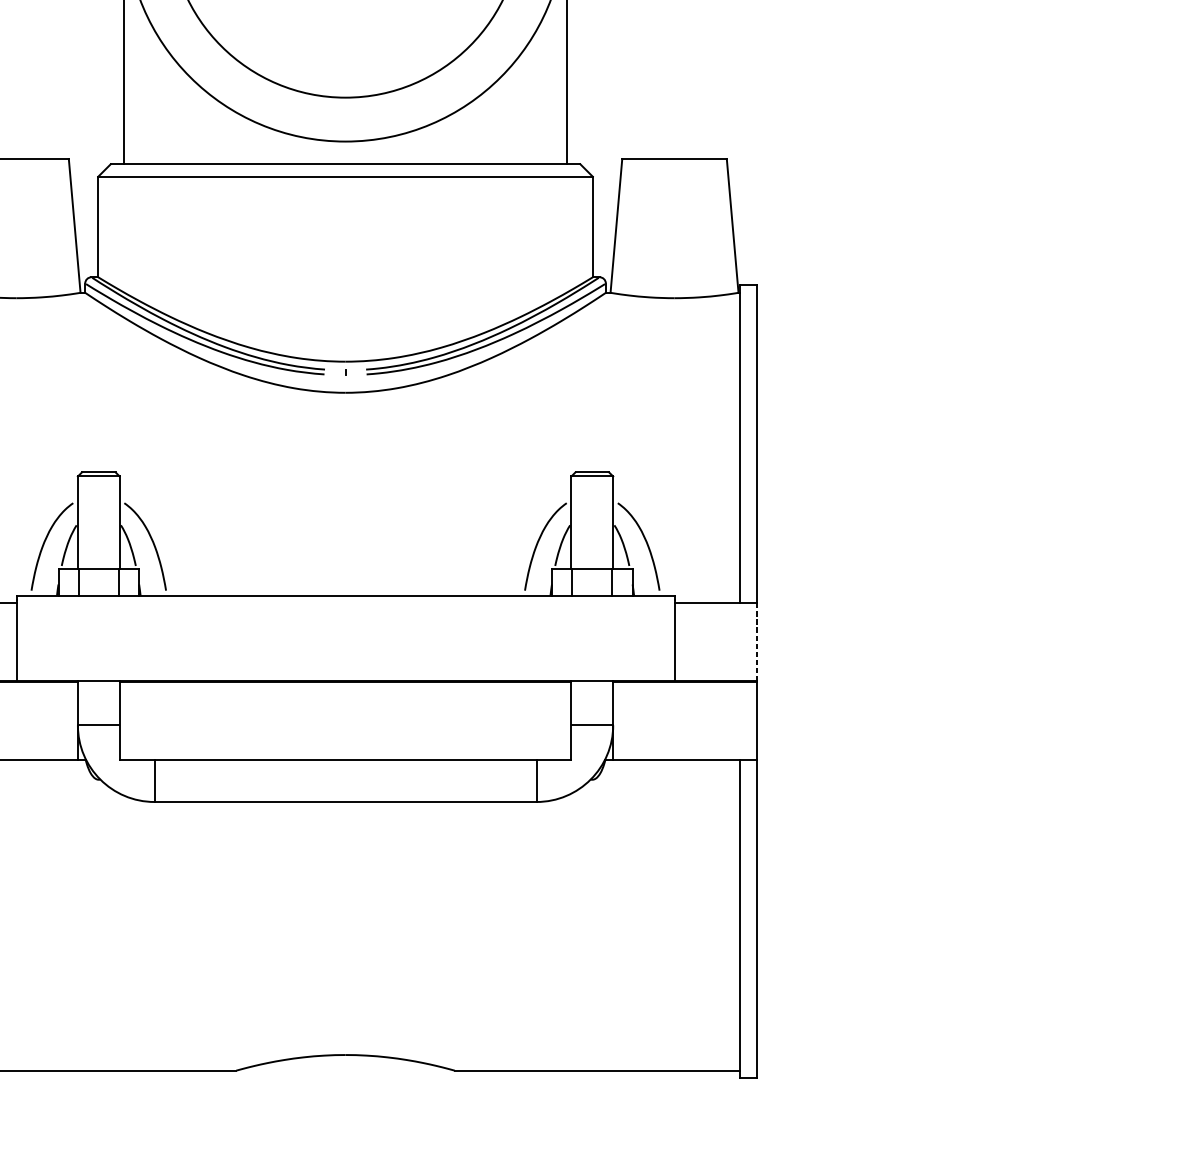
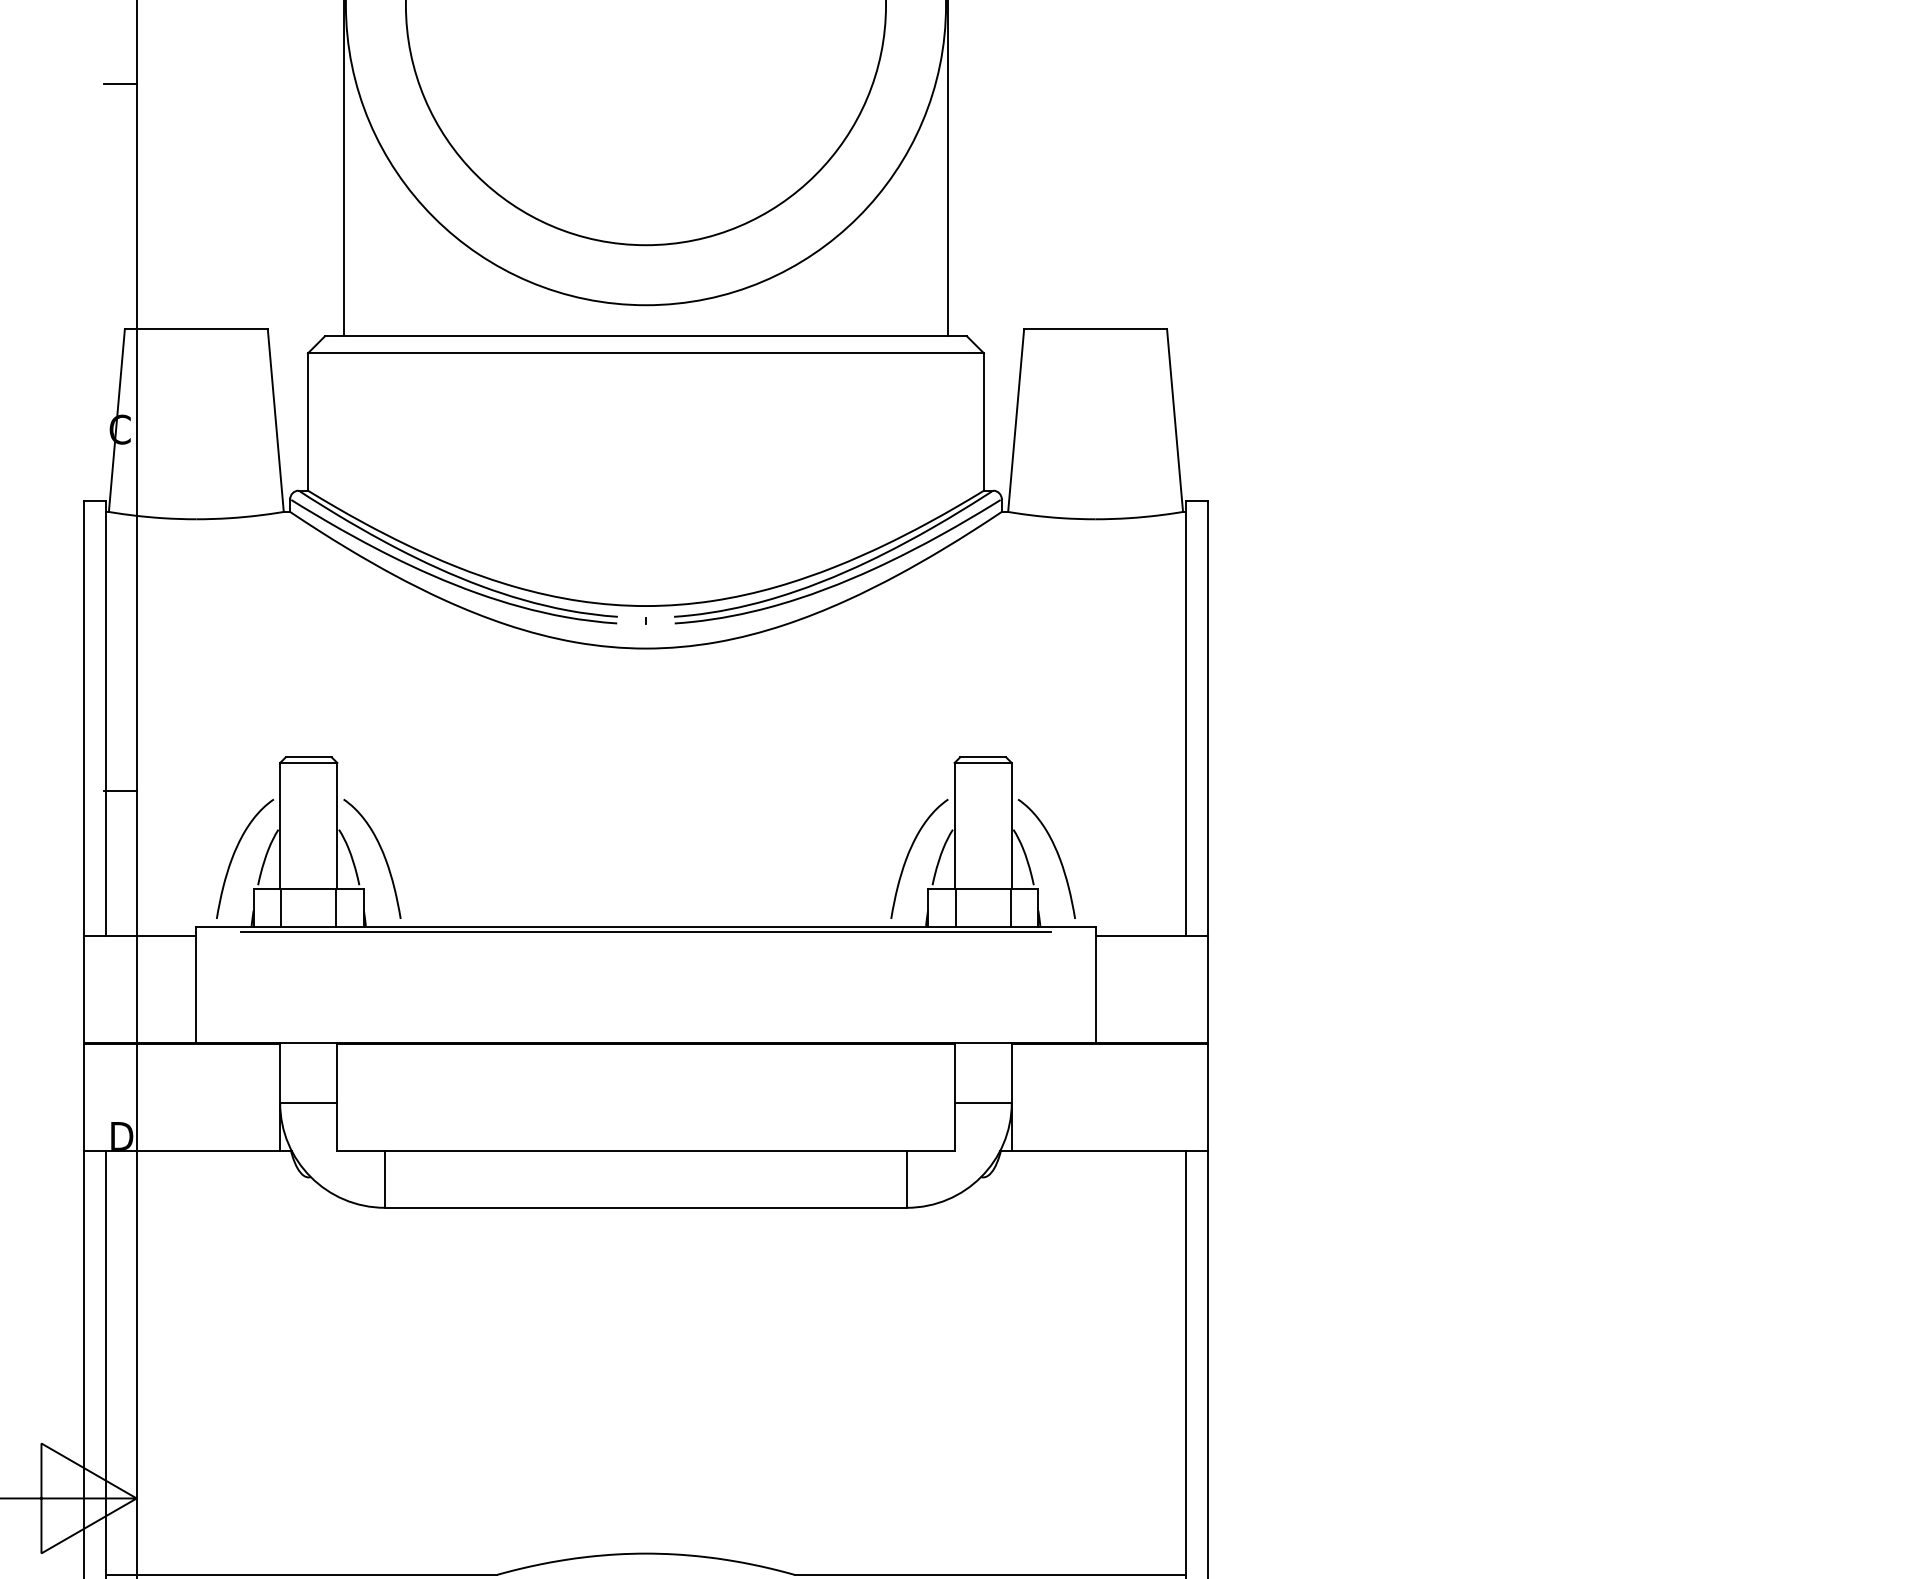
line: (345, 599) -> (645, 931), added
line: (757, 642) -> (1208, 990), dashed -> solid

